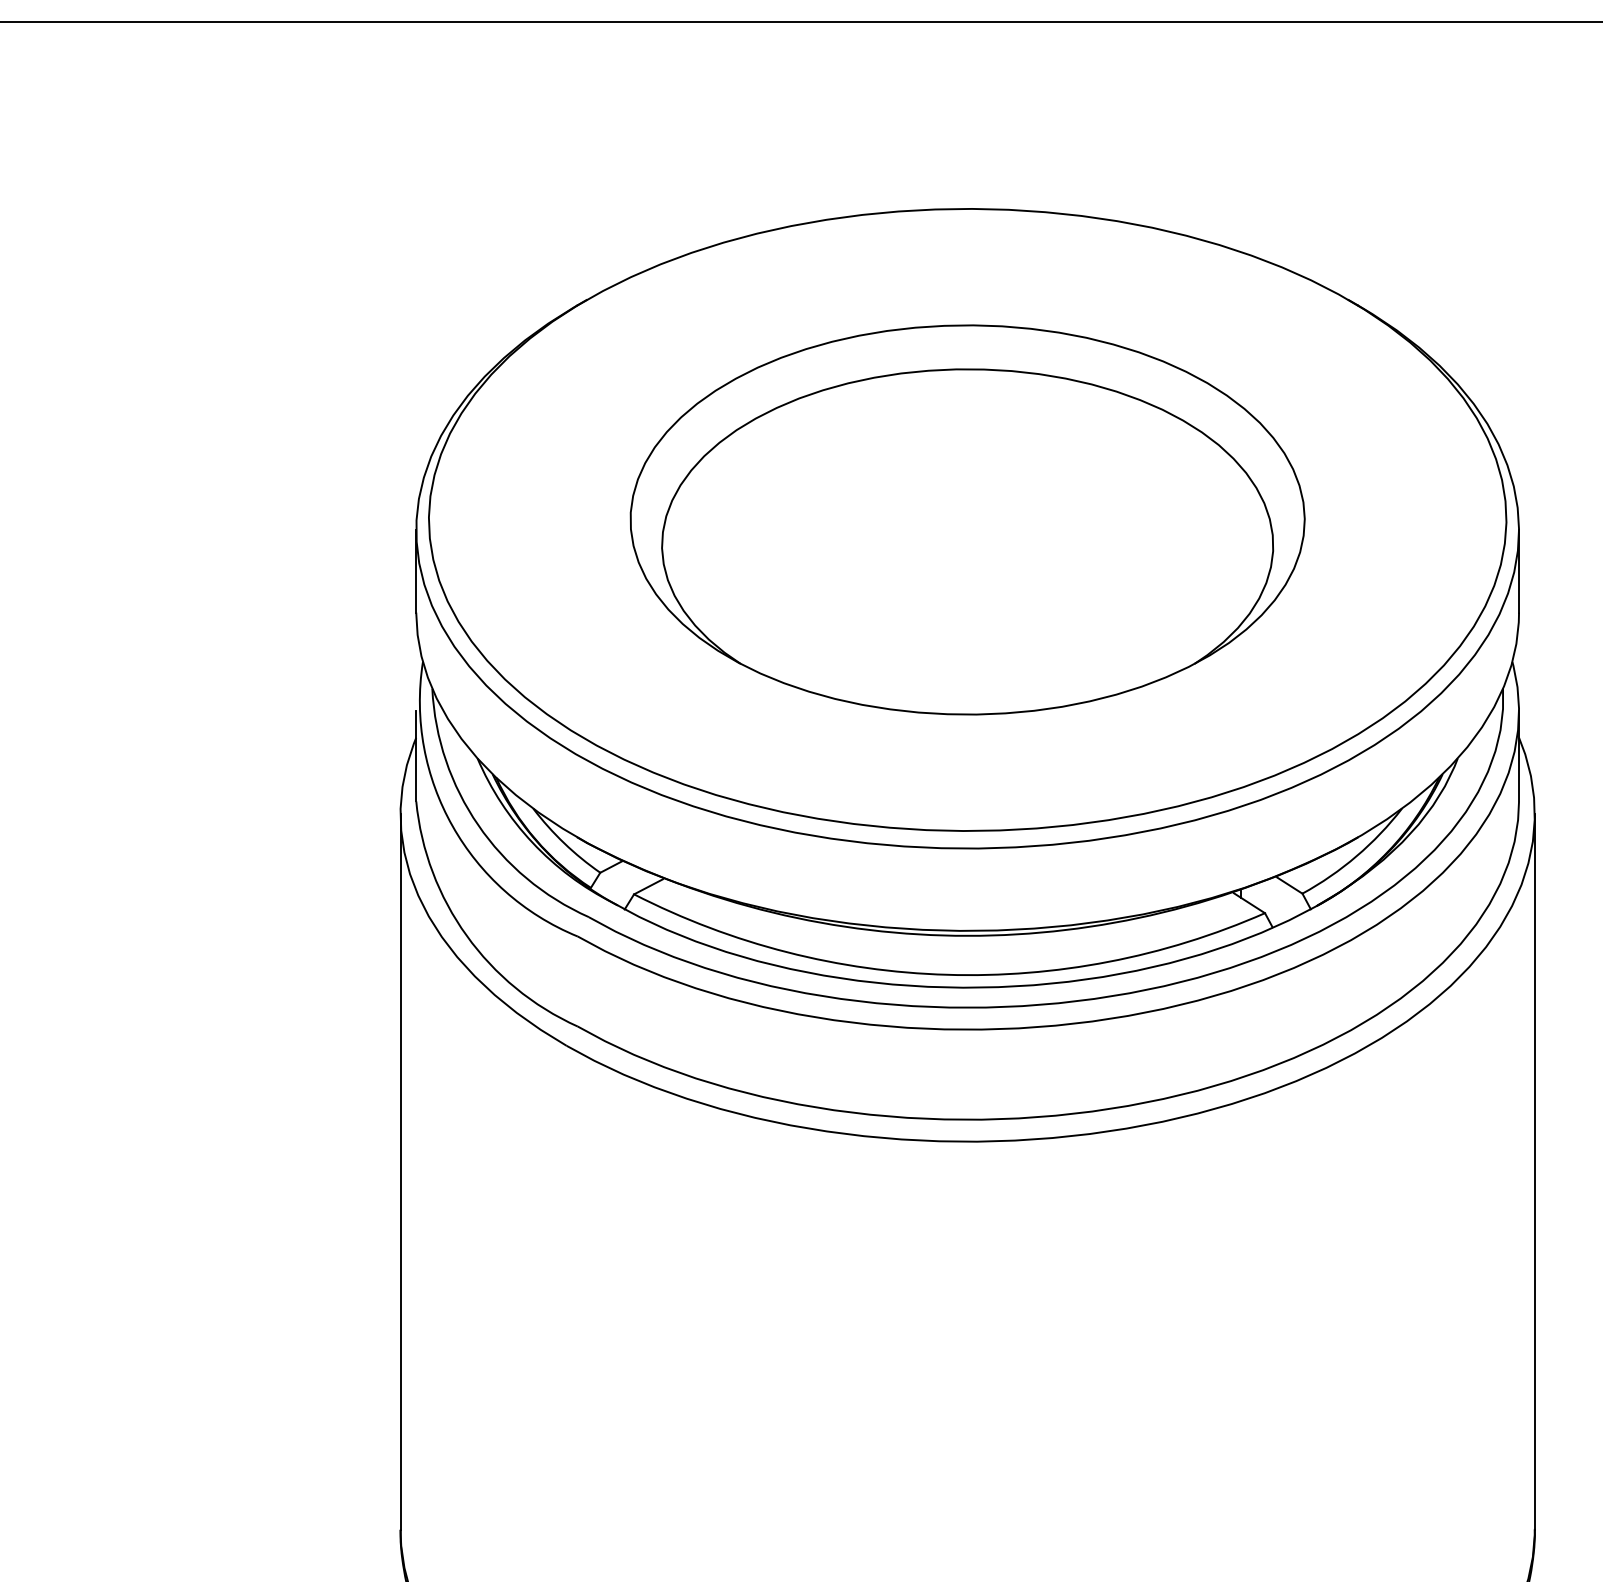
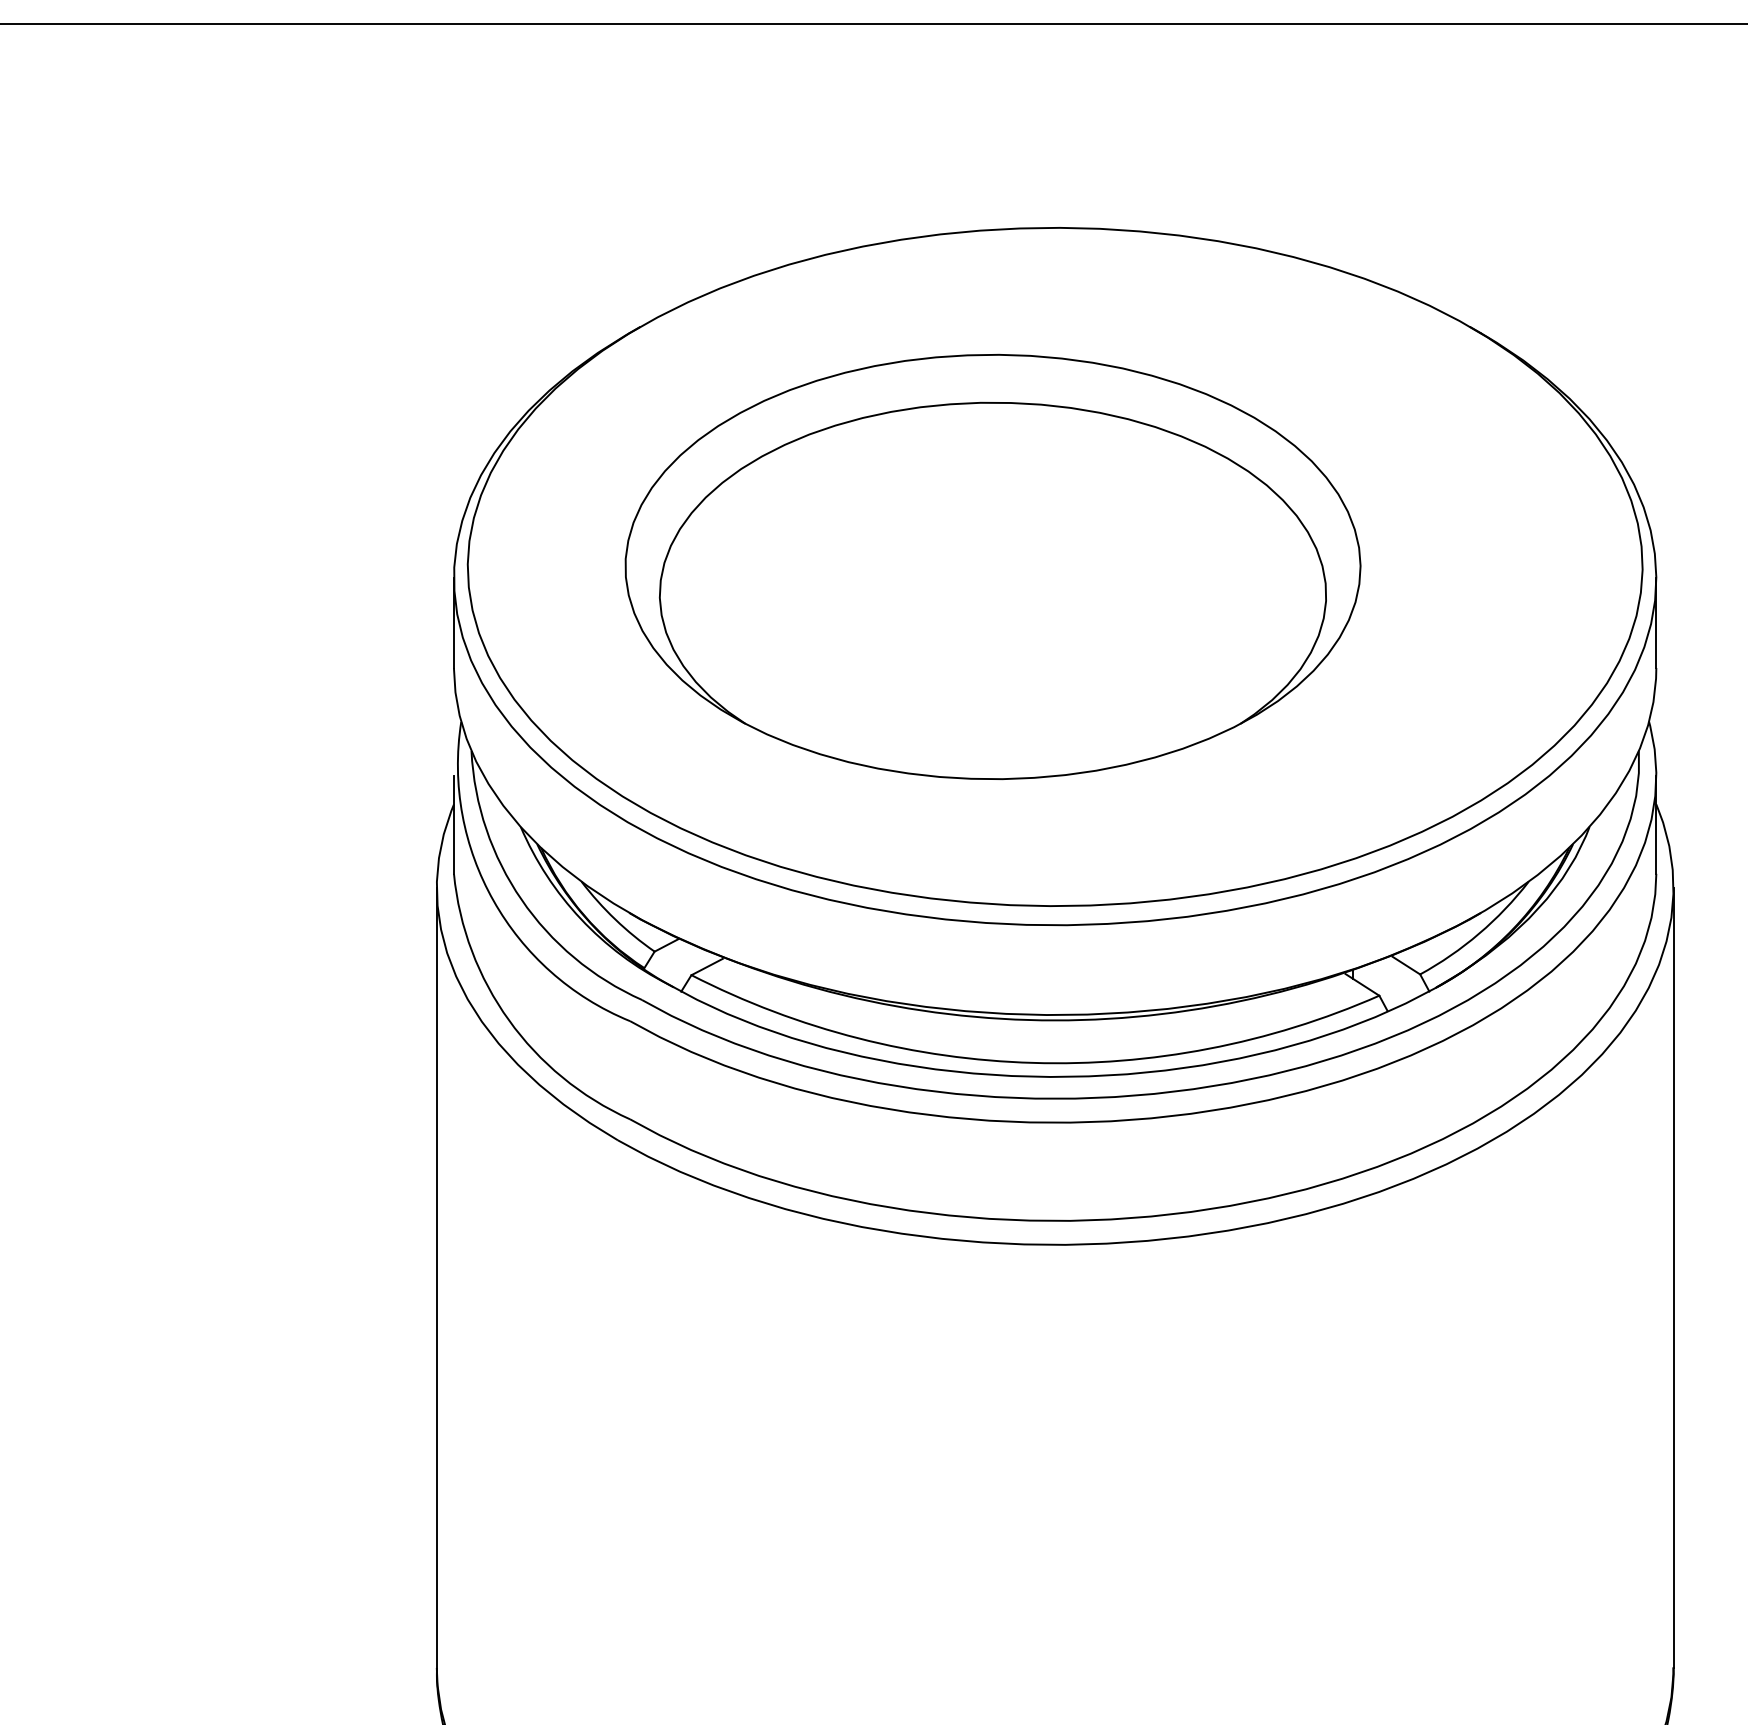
part: (967, 519) -> (992, 566), moved

